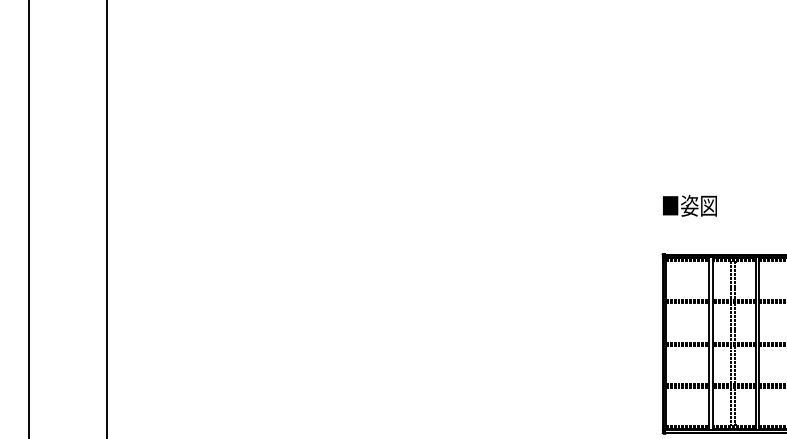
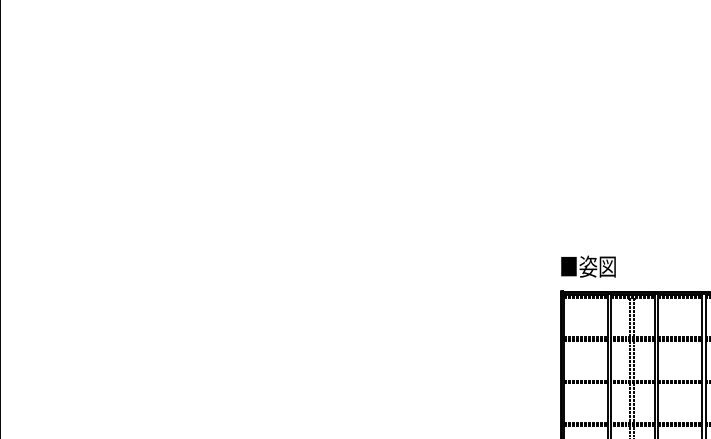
text: (689, 205) -> (588, 266), moved

